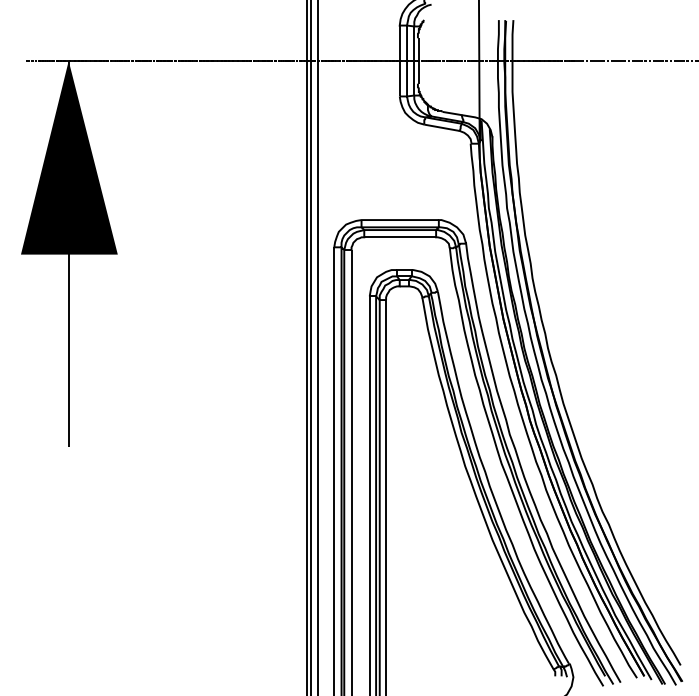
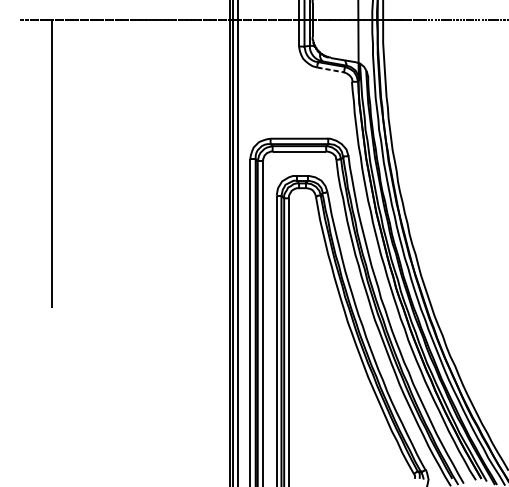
line: (442, 127) -> (330, 69), solid -> dashed
fill: (68, 157) -> (52, 92), removed

